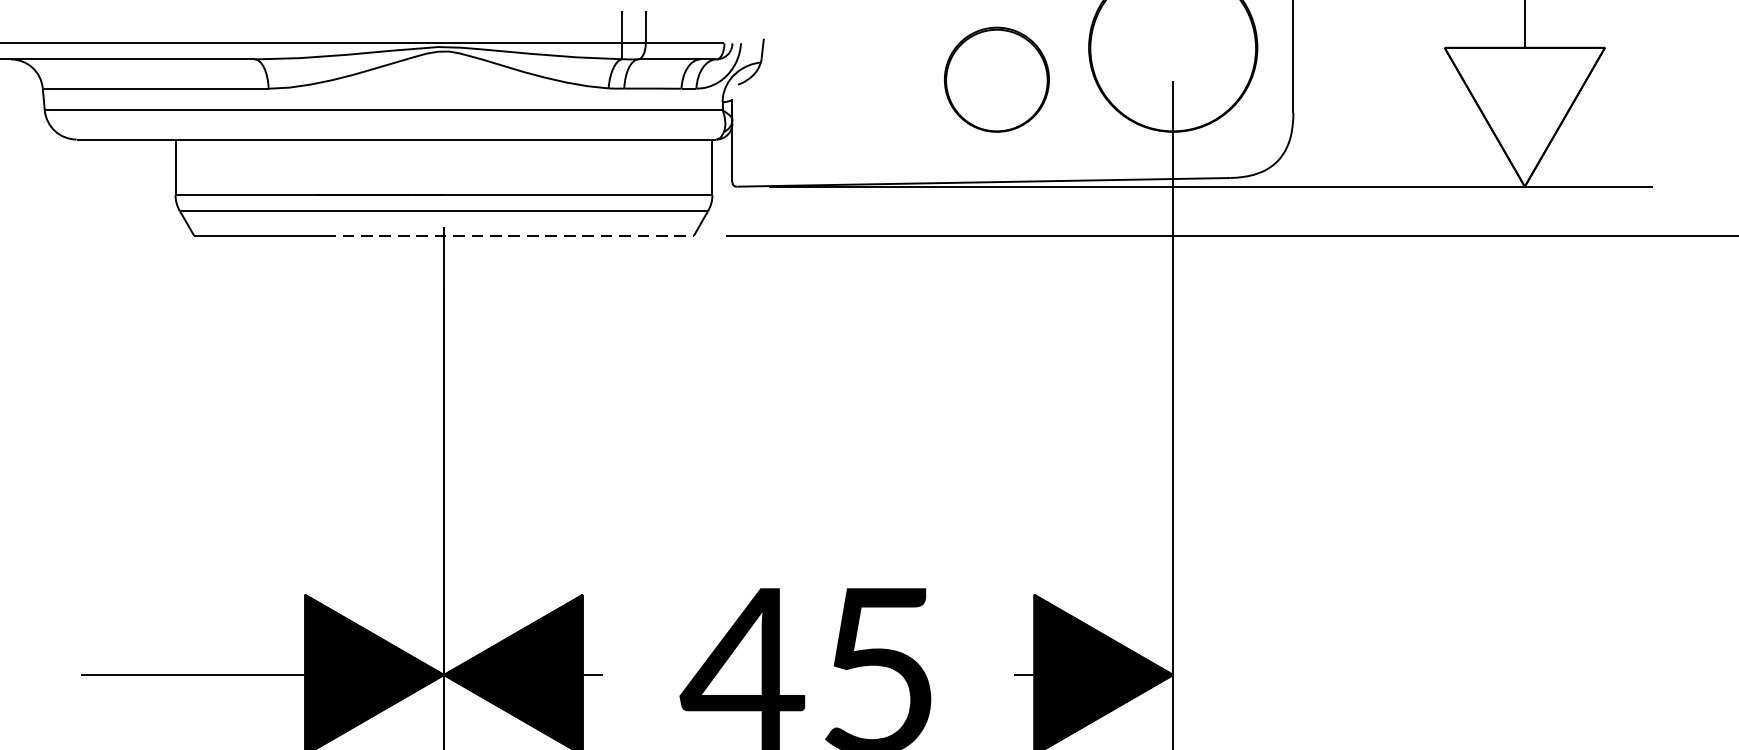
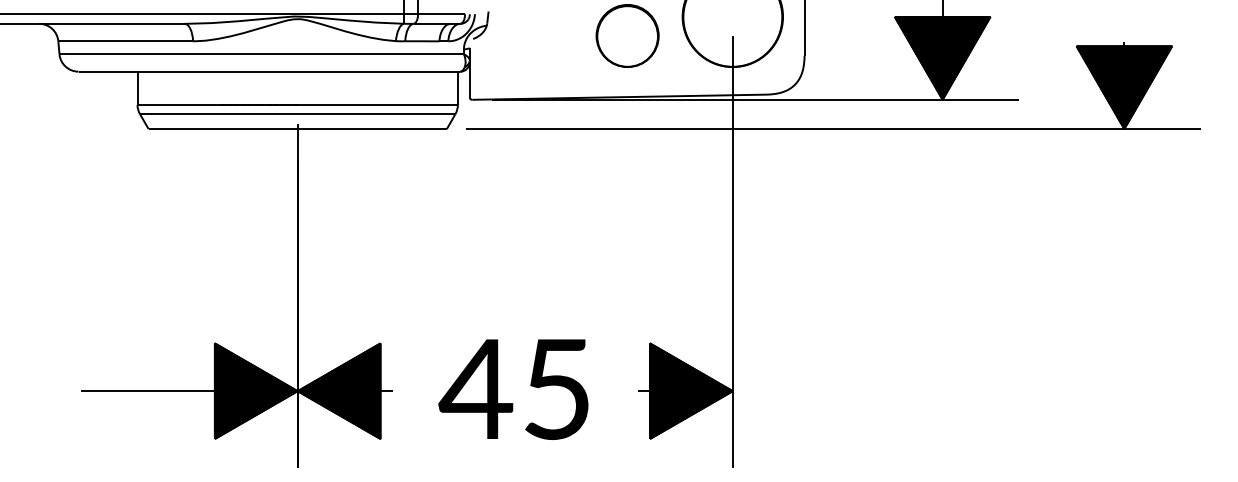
fill: (1524, 115) -> (942, 57), added
line: (510, 236) -> (337, 129), dashed -> solid

